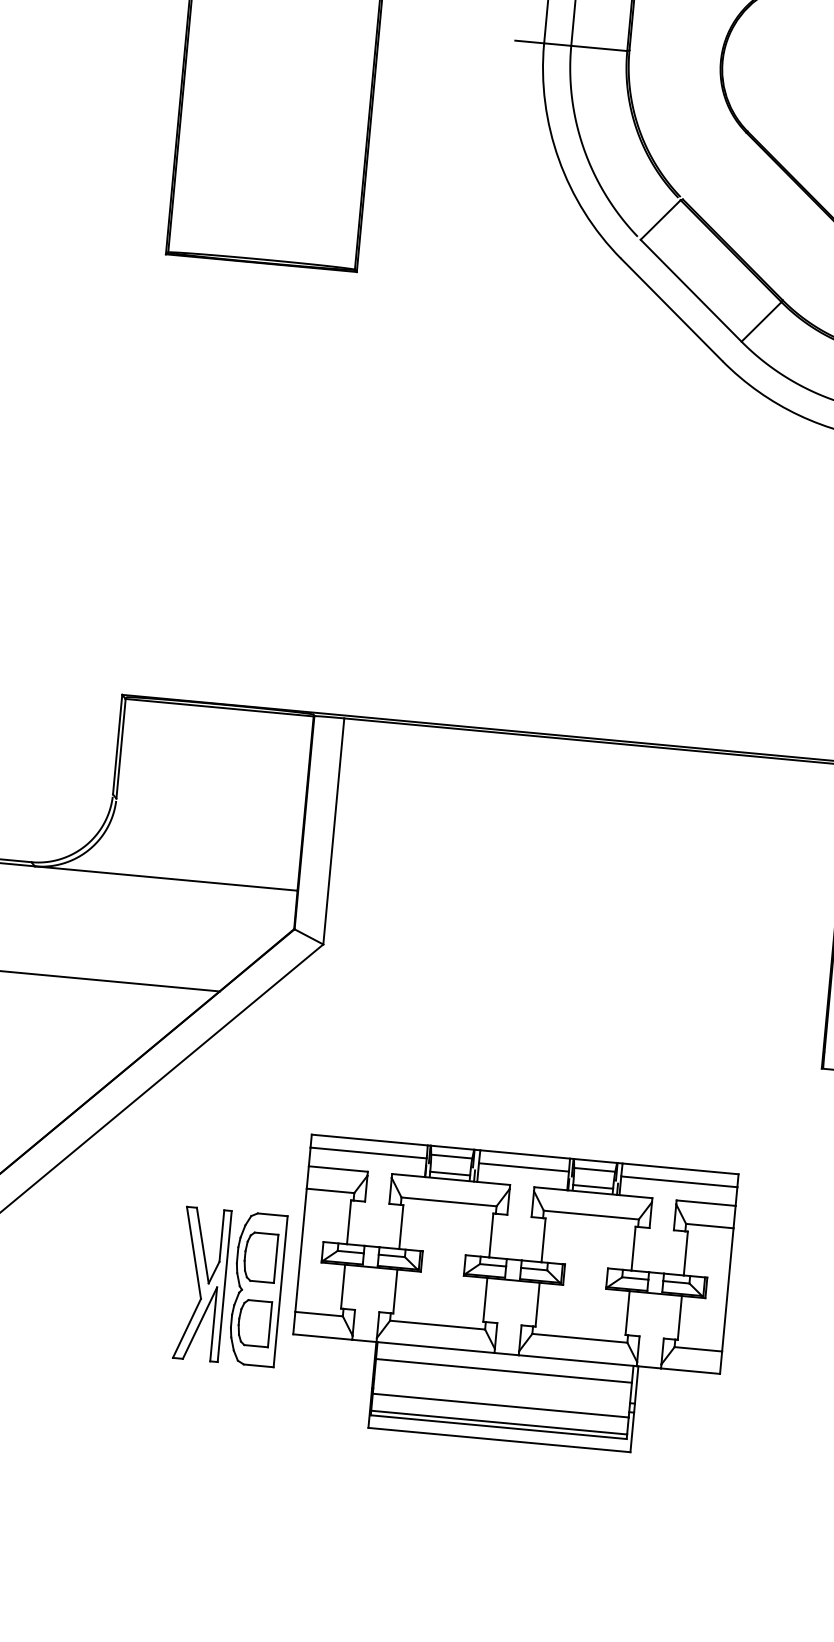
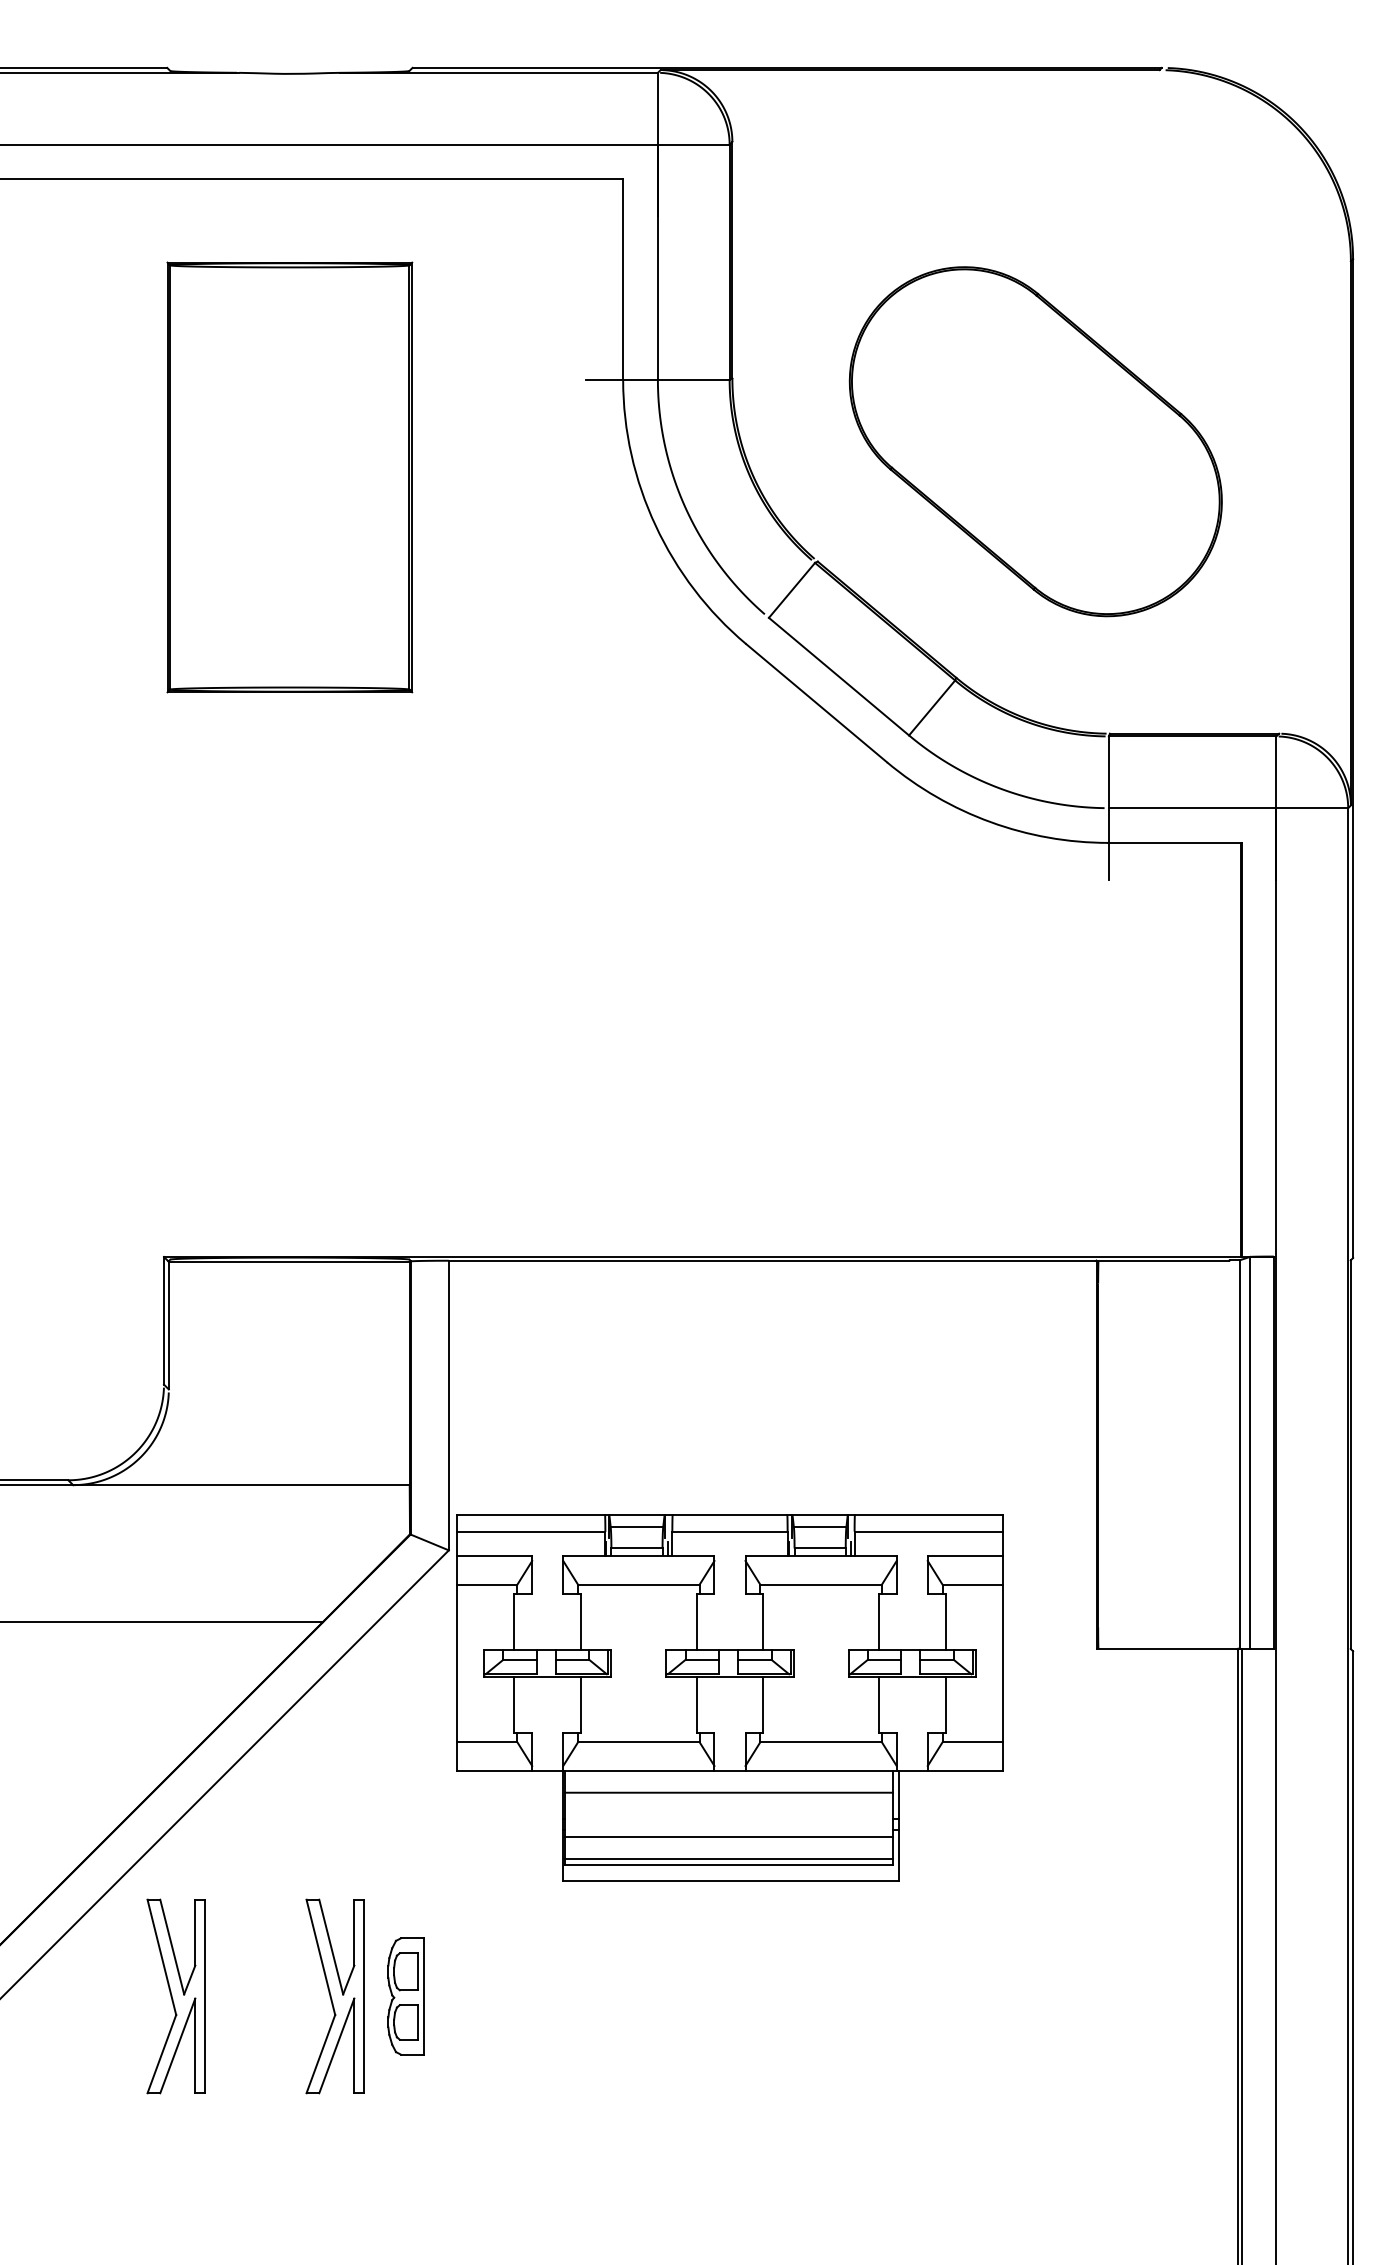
part: (77, 1272) -> (175, 1996), added
part: (257, 1289) -> (405, 1996), size x0.6
part: (511, 1296) -> (729, 1697), moved

